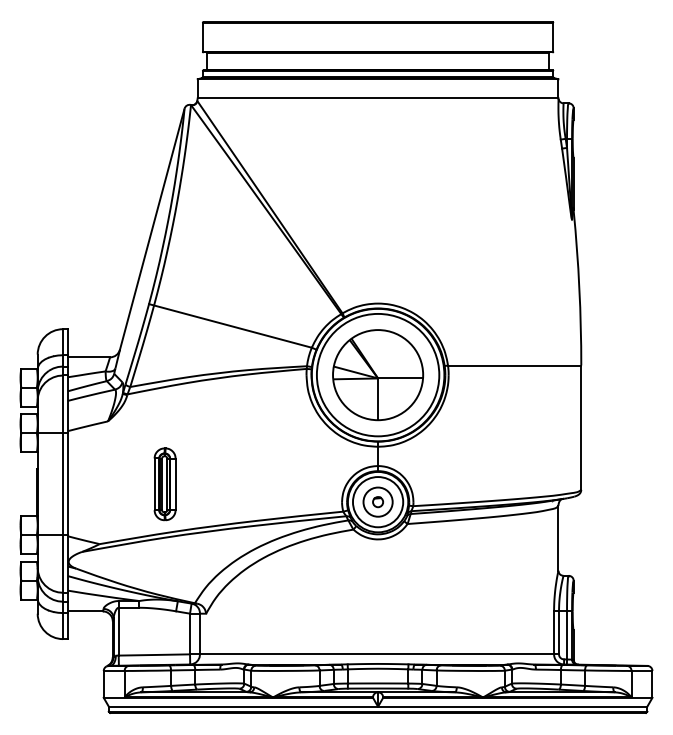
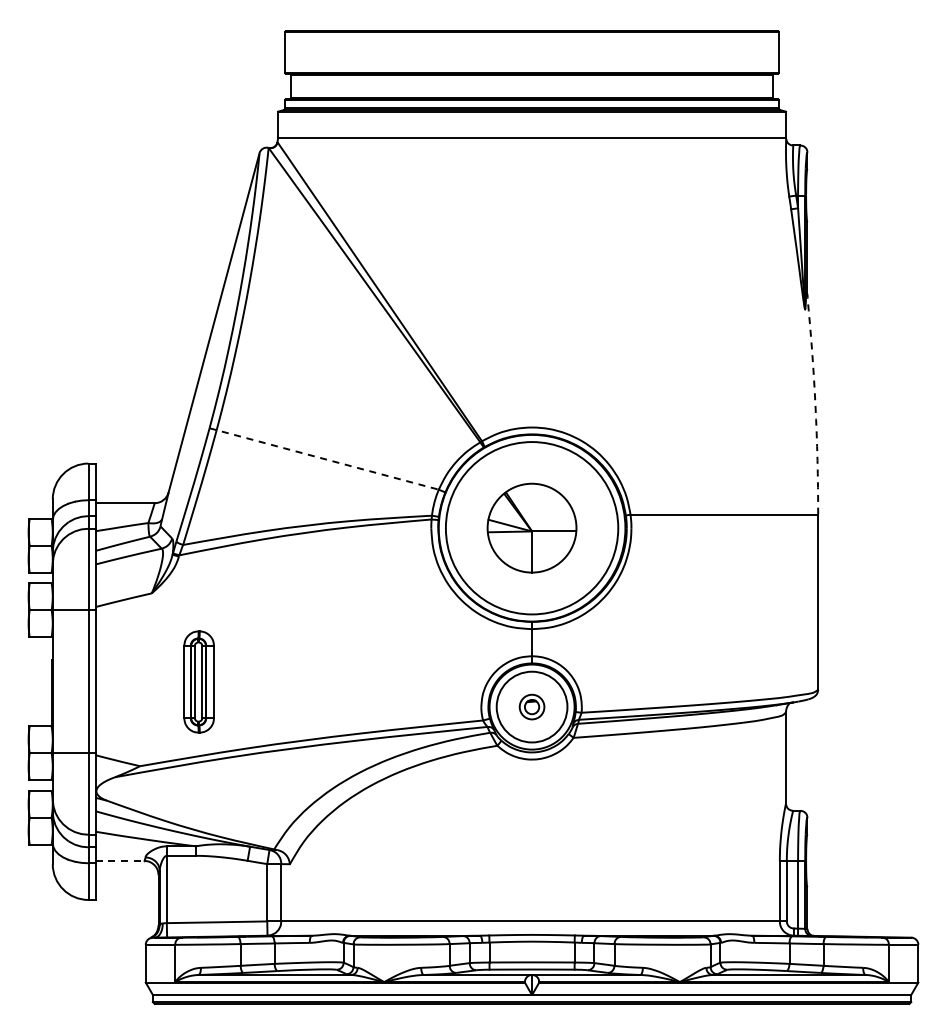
arc: (579, 287) -> (815, 405), solid -> dashed
line: (230, 325) -> (324, 458), solid -> dashed
part: (377, 374) -> (531, 527), size x0.7
part: (164, 483) -> (198, 681), moved
circle: (377, 501) -> (531, 706), size x0.6
line: (85, 611) -> (120, 860), solid -> dashed

